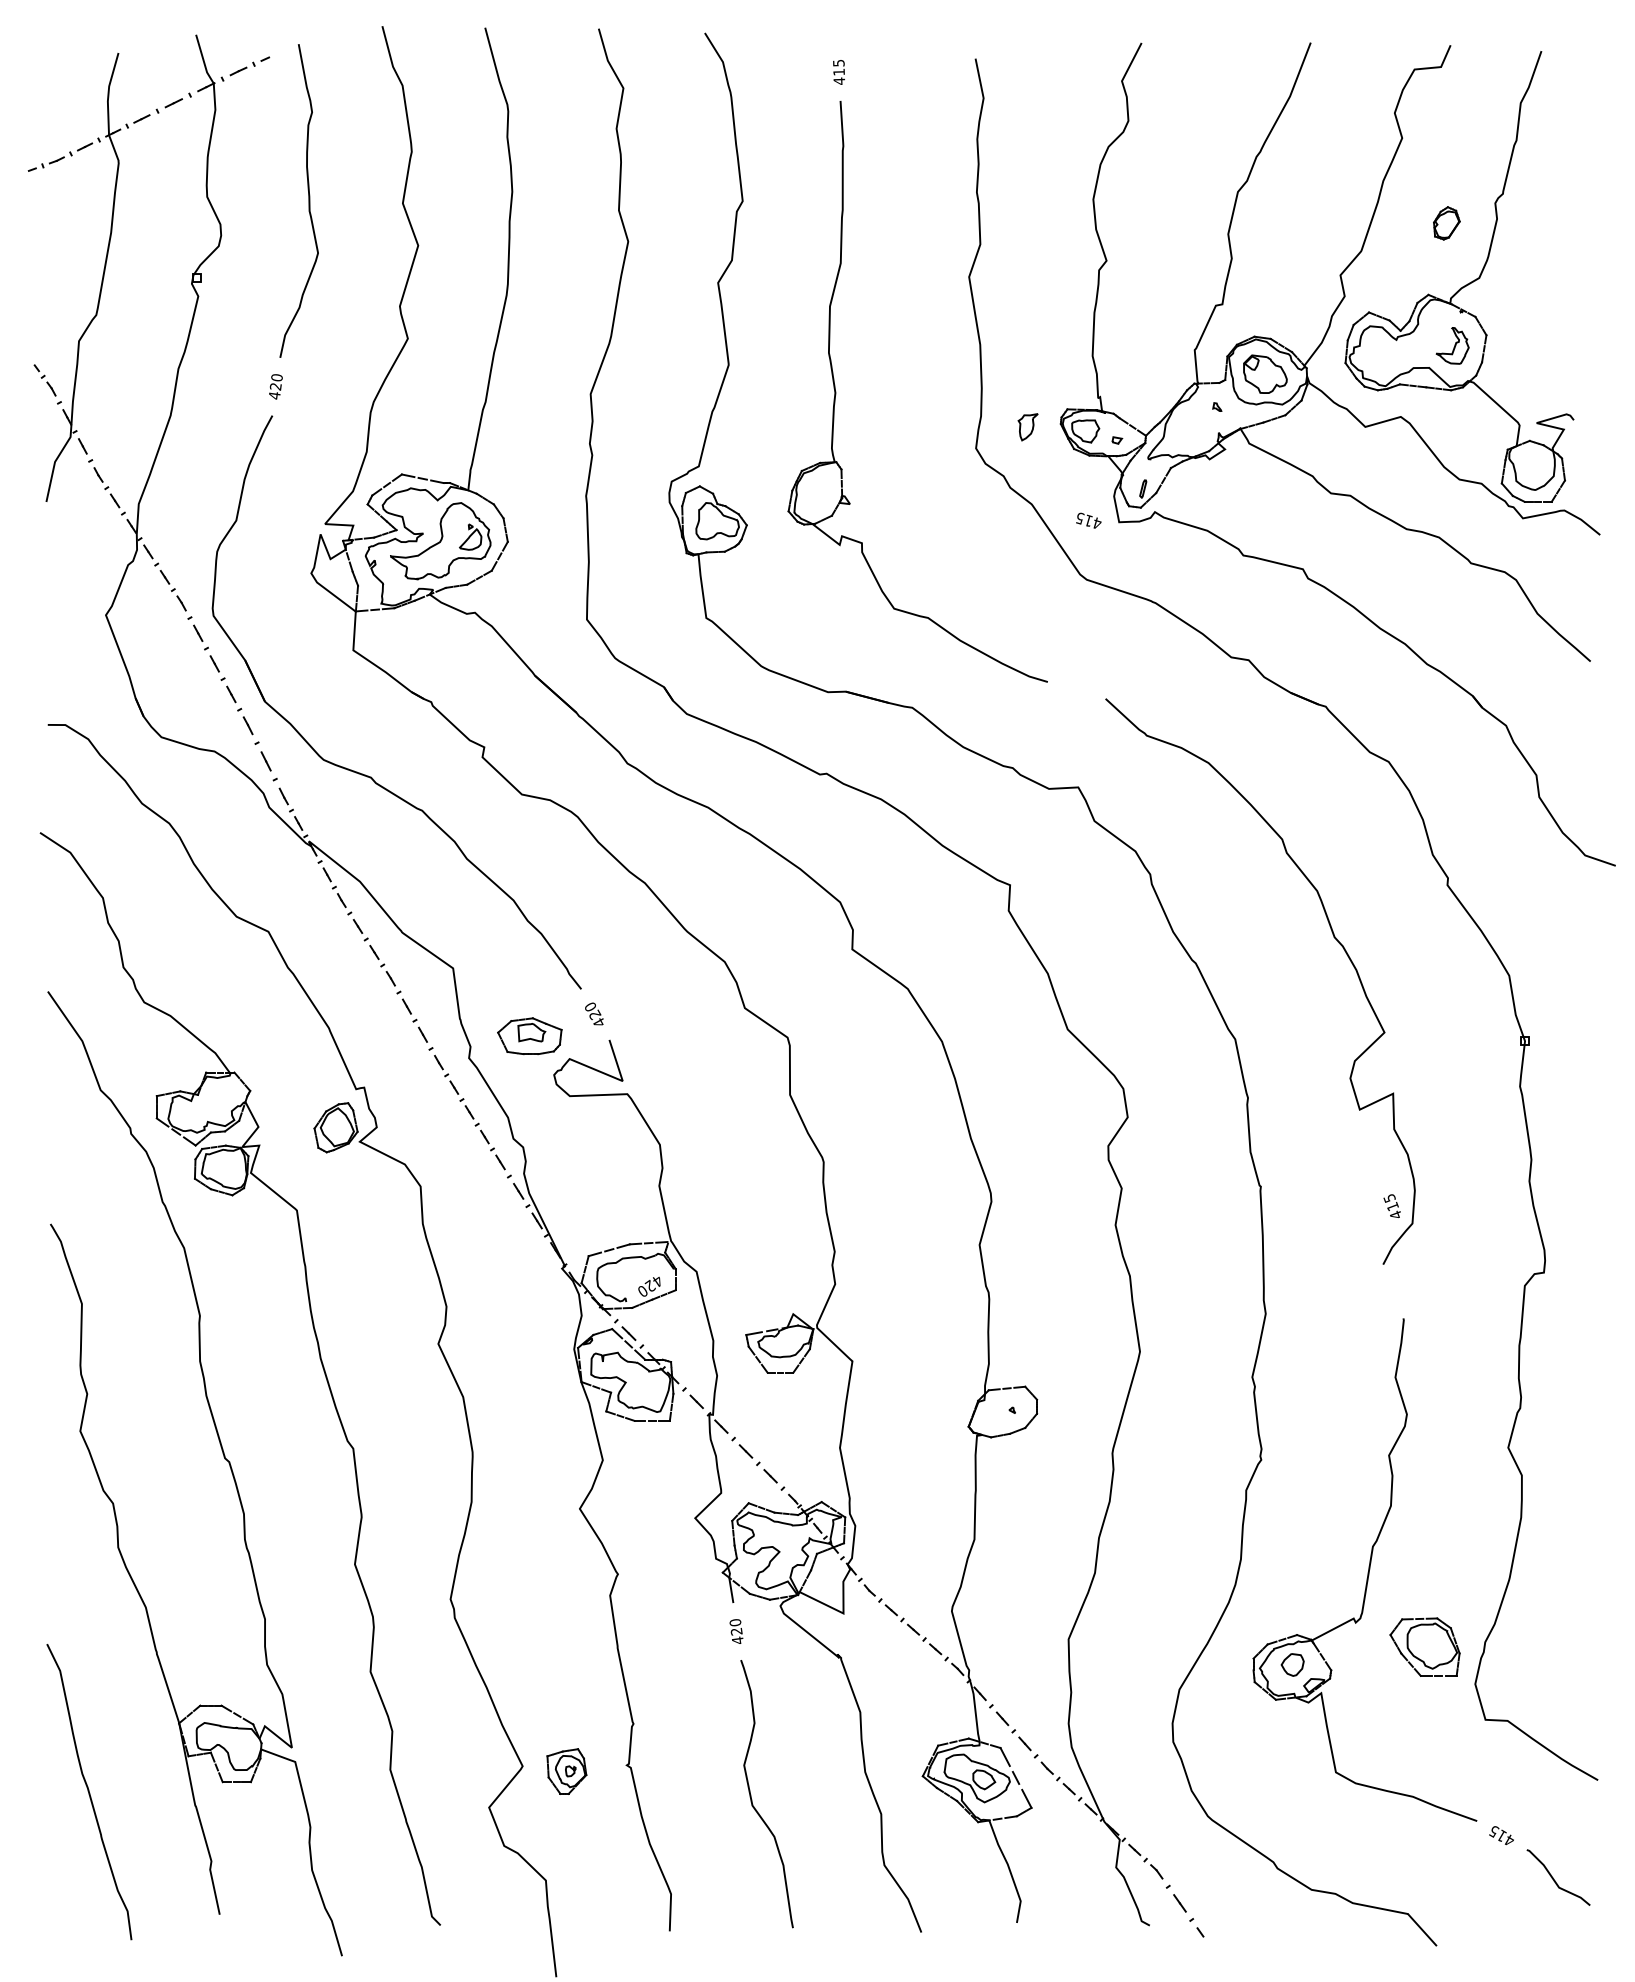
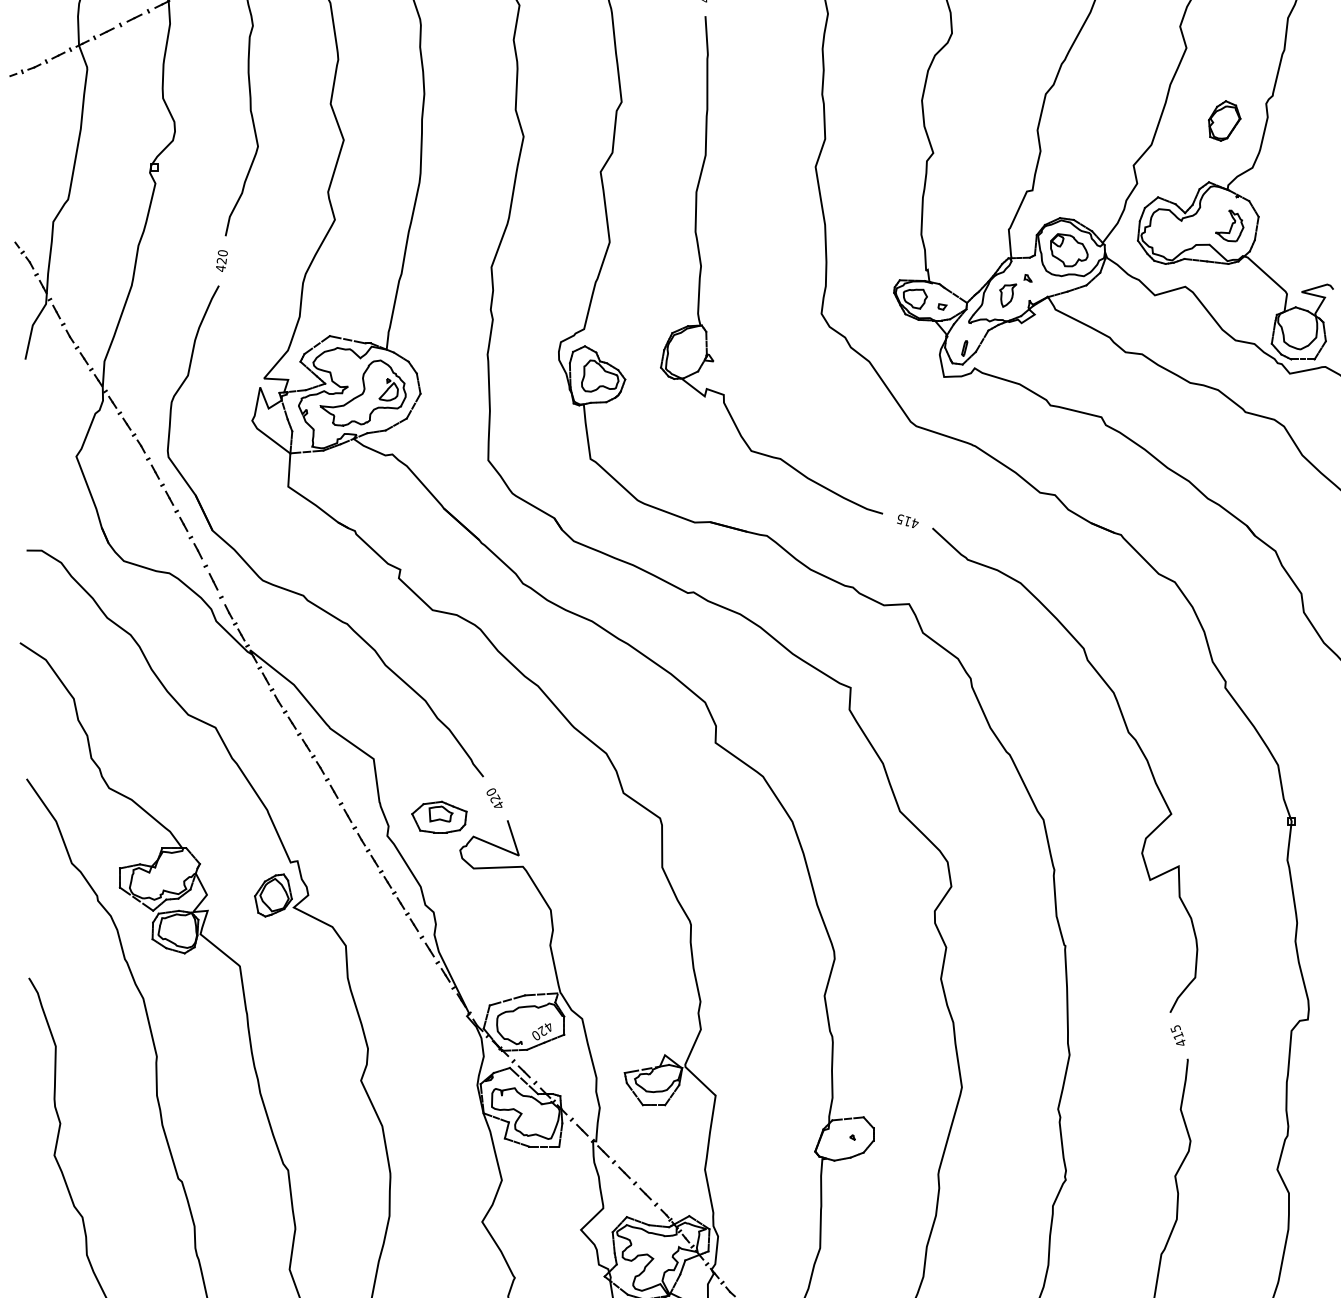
part: (1446, 223) -> (1224, 121), size x1.43
part: (1027, 427) -> (1007, 295), moved
text: (1088, 520) -> (907, 521), moved
text: (1391, 1206) -> (1177, 1035), moved

